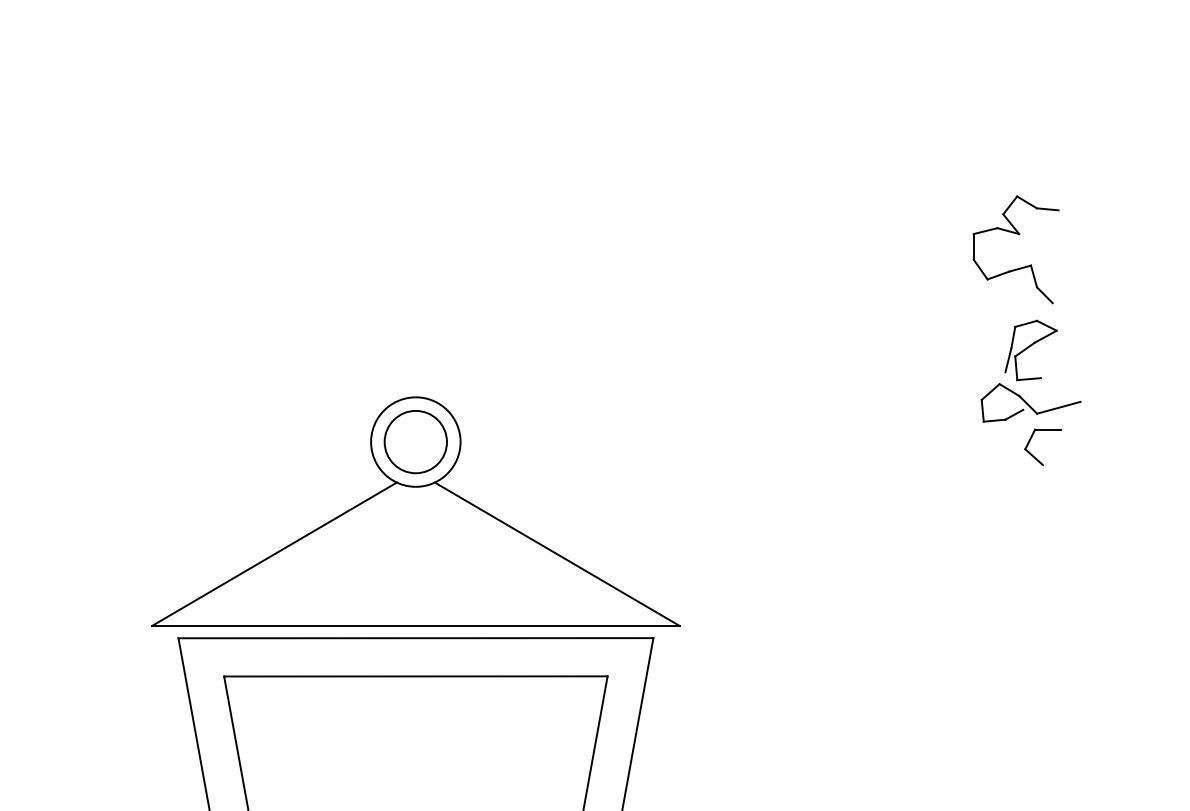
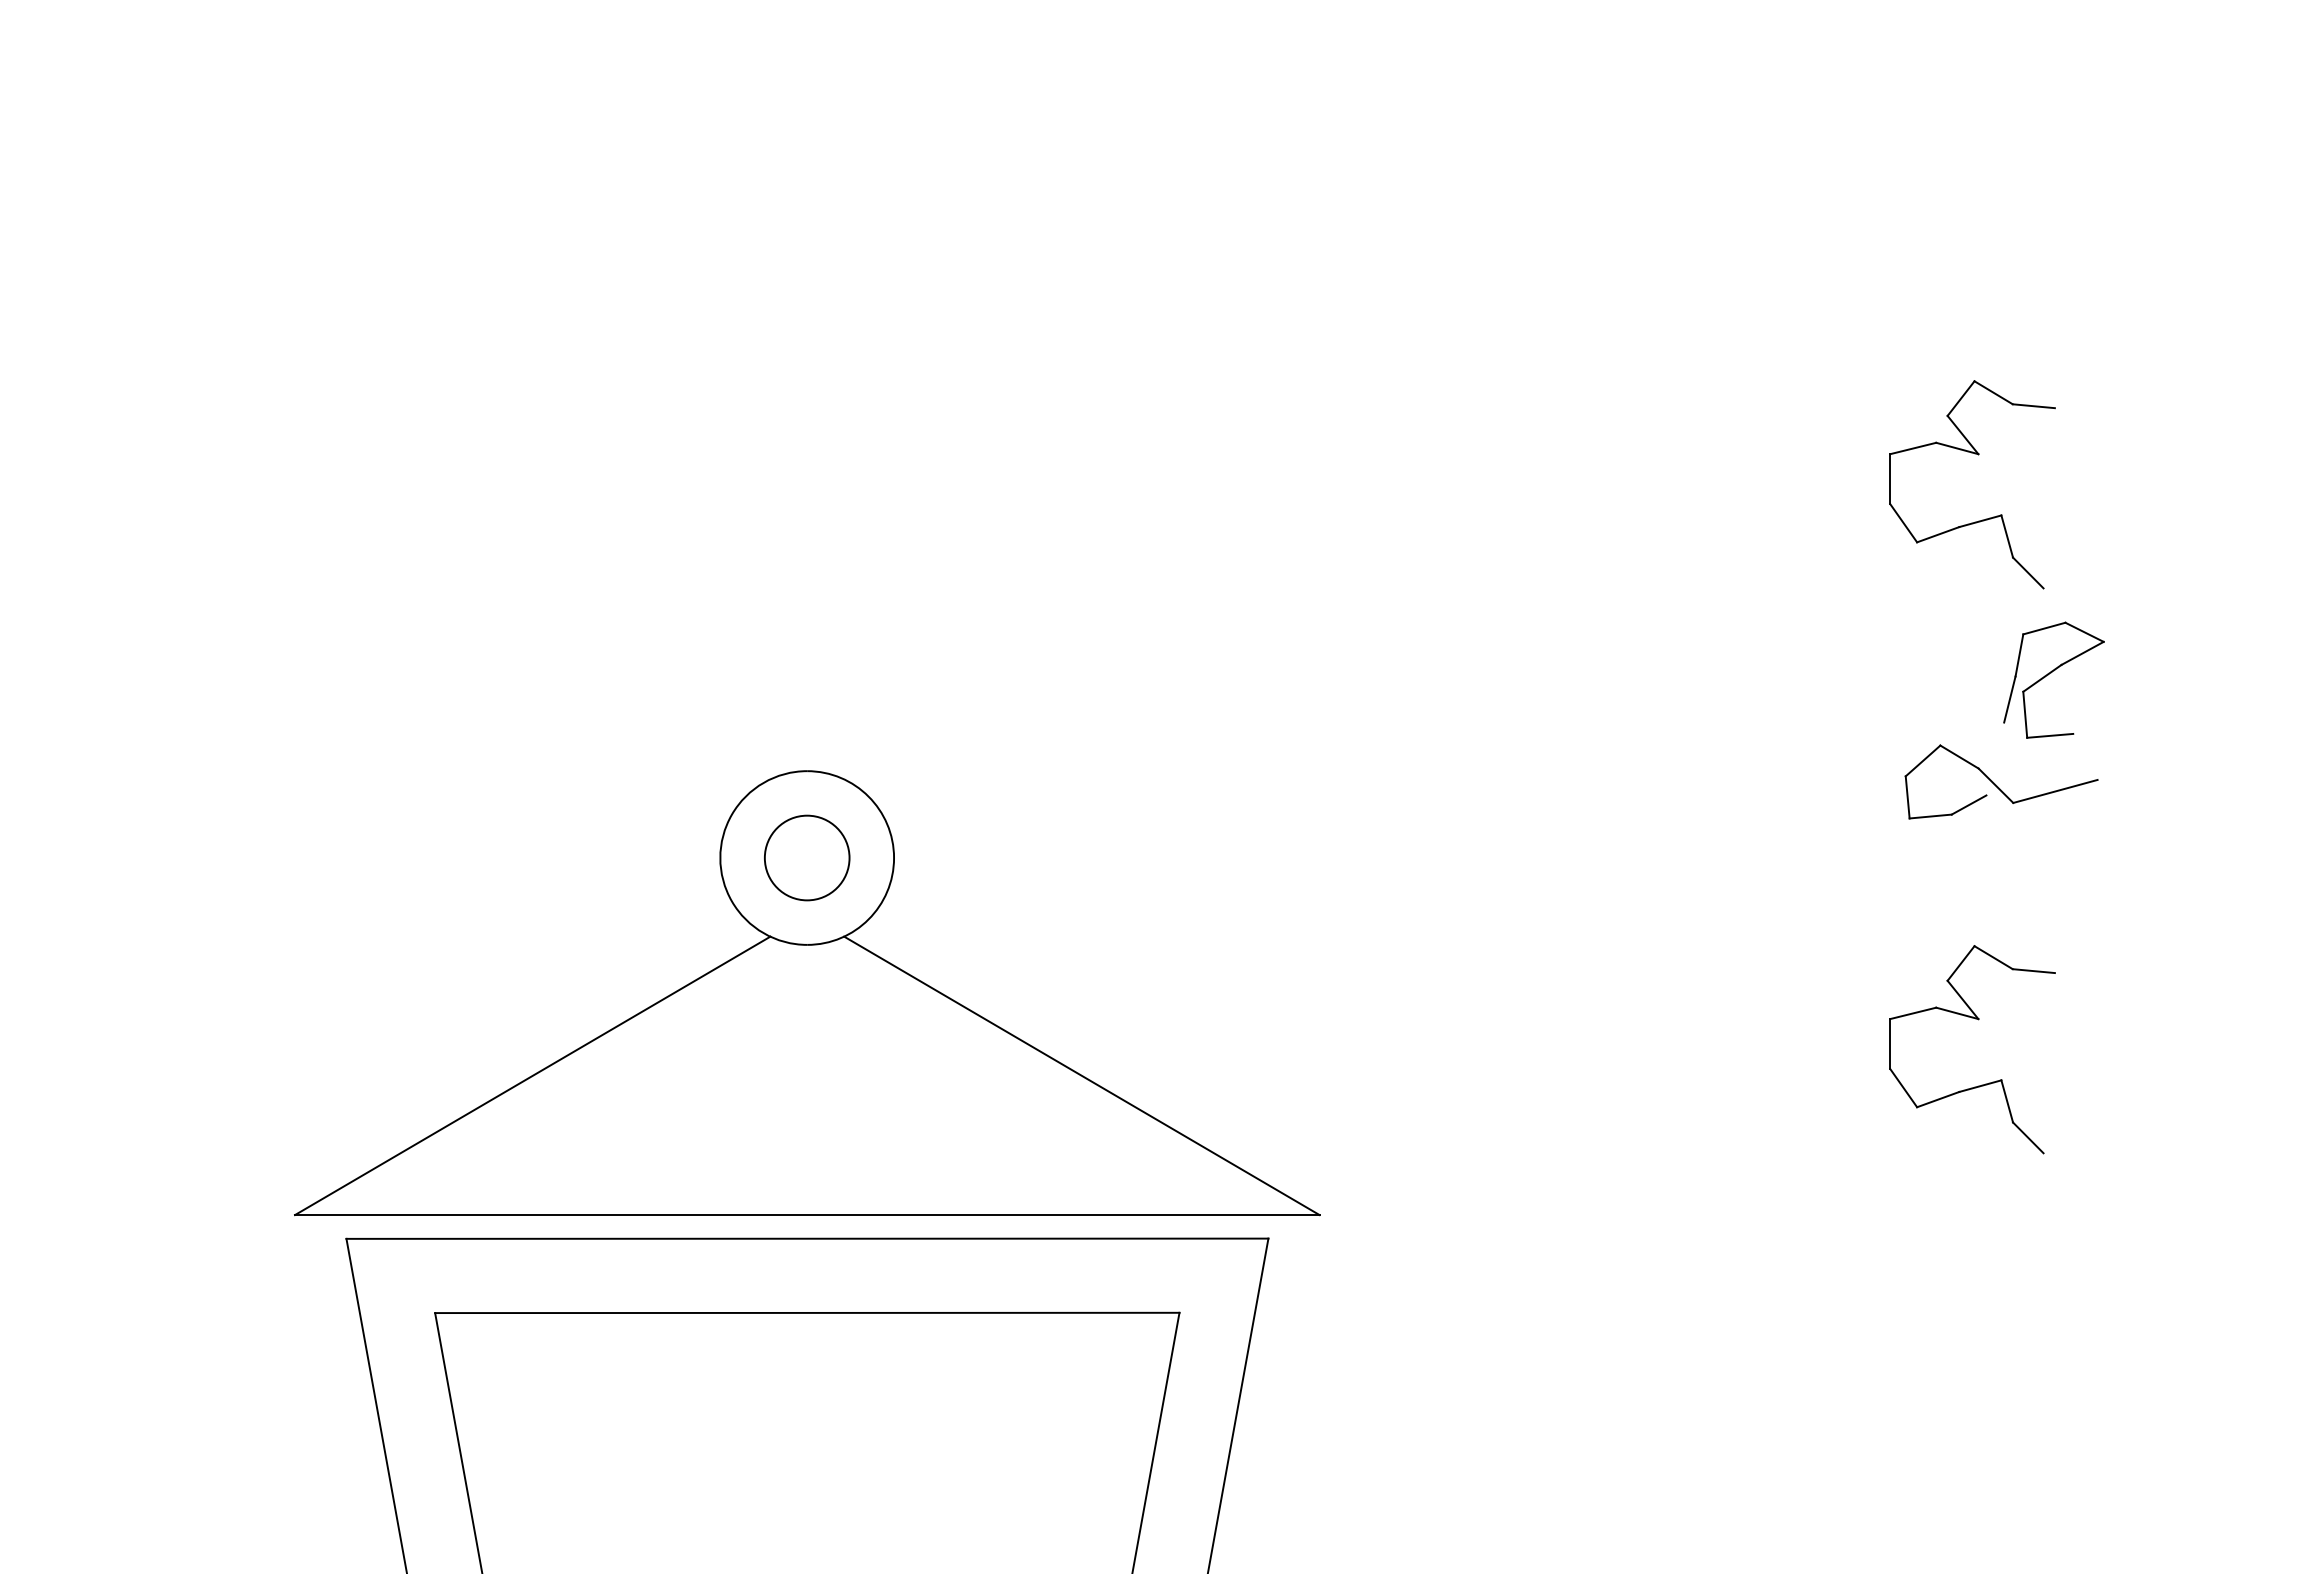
part: (1030, 350) -> (2052, 680), moved
circle: (415, 441) -> (806, 856), size x0.7
part: (1033, 455) -> (2006, 884), removed
part: (1019, 526) -> (1979, 1021), added

